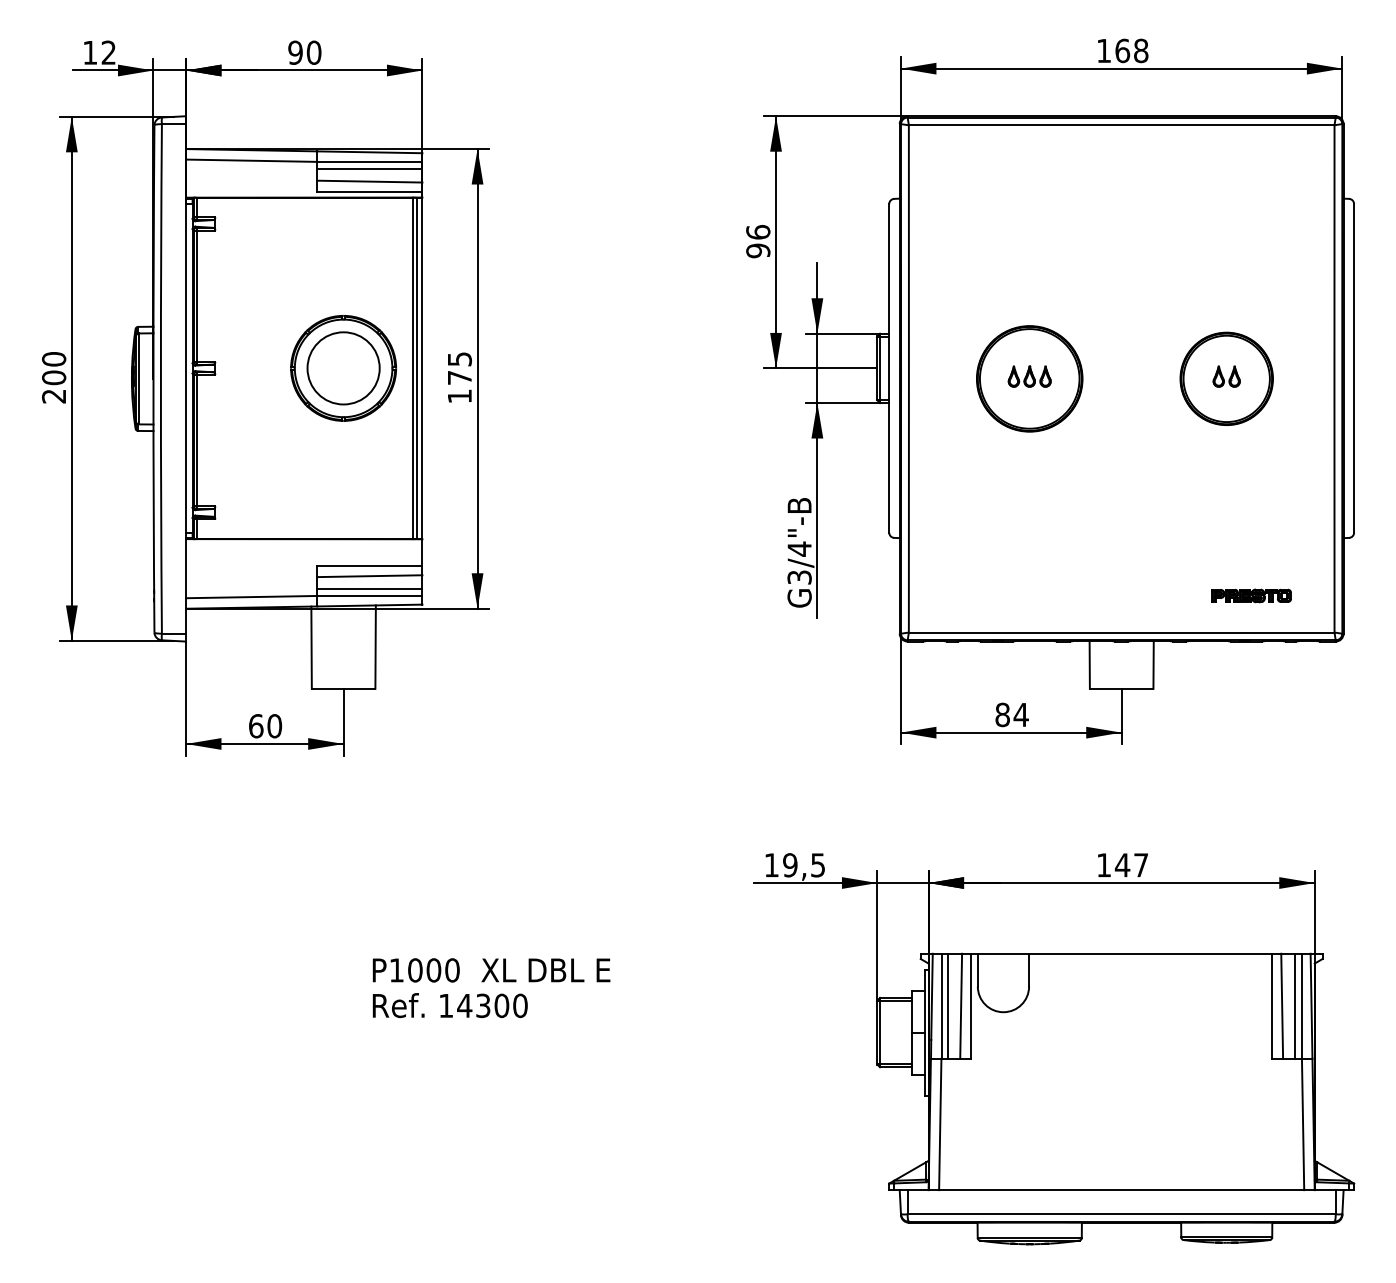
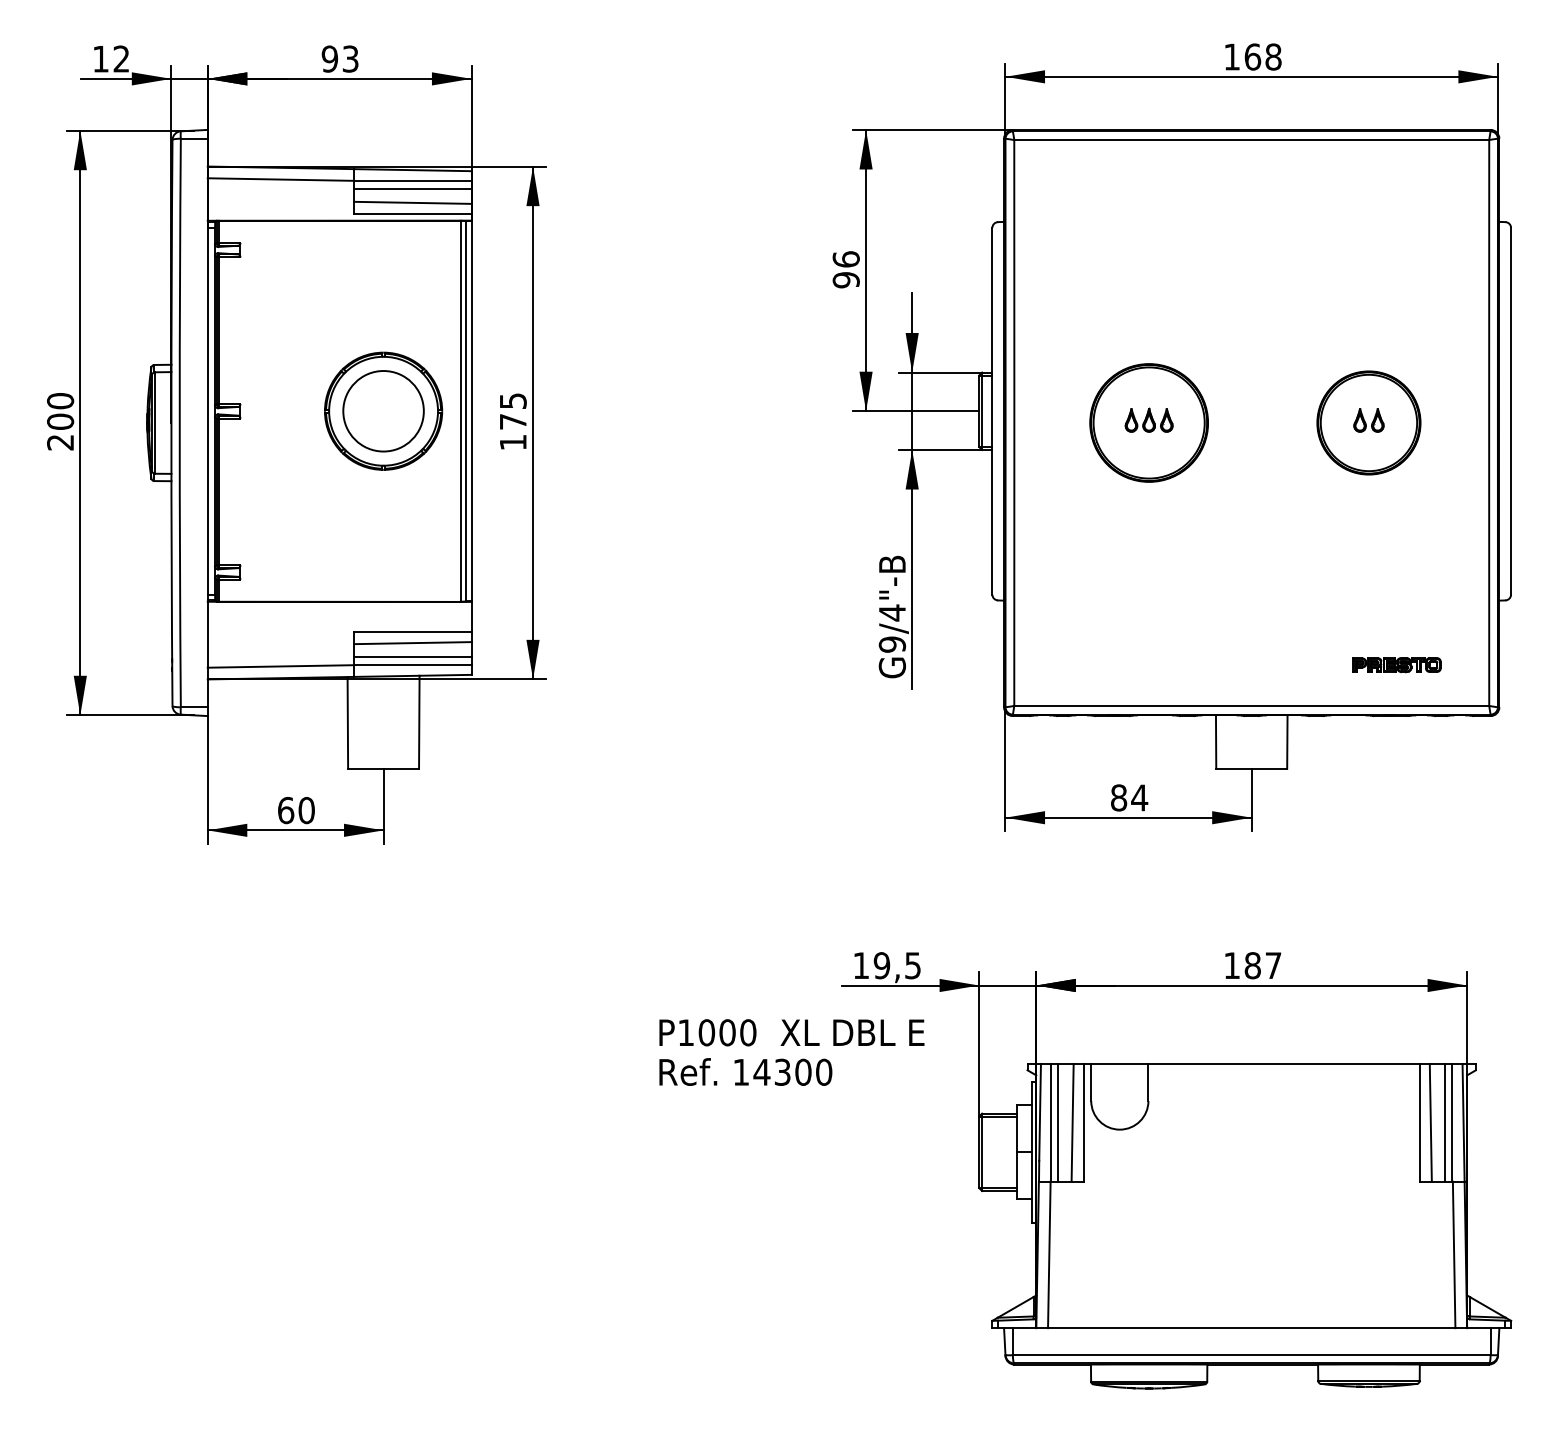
text: (313, 52) -> (349, 58), 90 -> 93
text: (799, 577) -> (892, 644), G3/4"-B -> G9/4"-B
text: (1122, 865) -> (1252, 965), 147 -> 187
text: (491, 988) -> (791, 1052), moved

